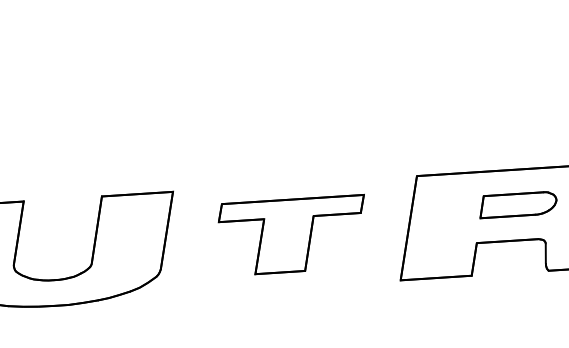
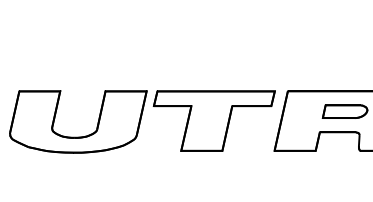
part: (291, 234) -> (213, 120), size x1.43

